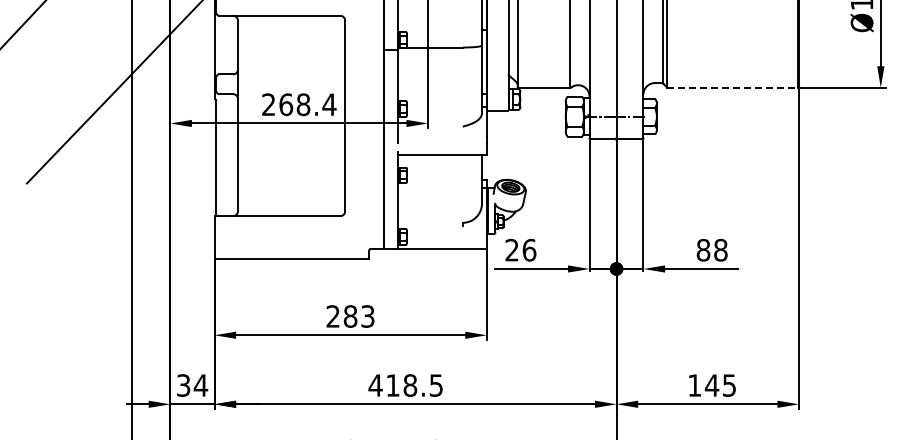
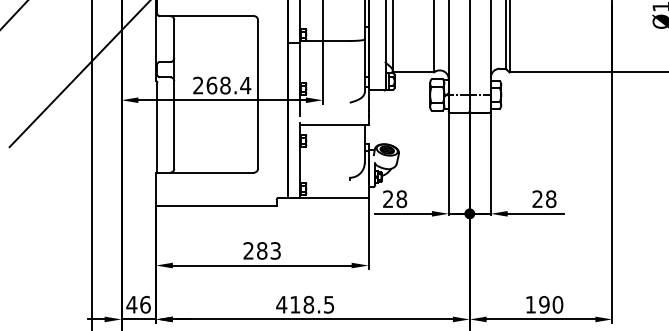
line: (733, 87) -> (561, 72), dashed -> solid
text: (529, 249) -> (401, 198), 26 -> 28
text: (703, 249) -> (537, 198), 88 -> 28
text: (192, 385) -> (138, 304), 34 -> 46
text: (720, 385) -> (550, 304), 145 -> 190

